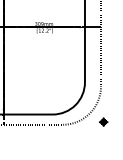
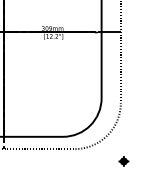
part: (103, 121) -> (123, 160), moved

